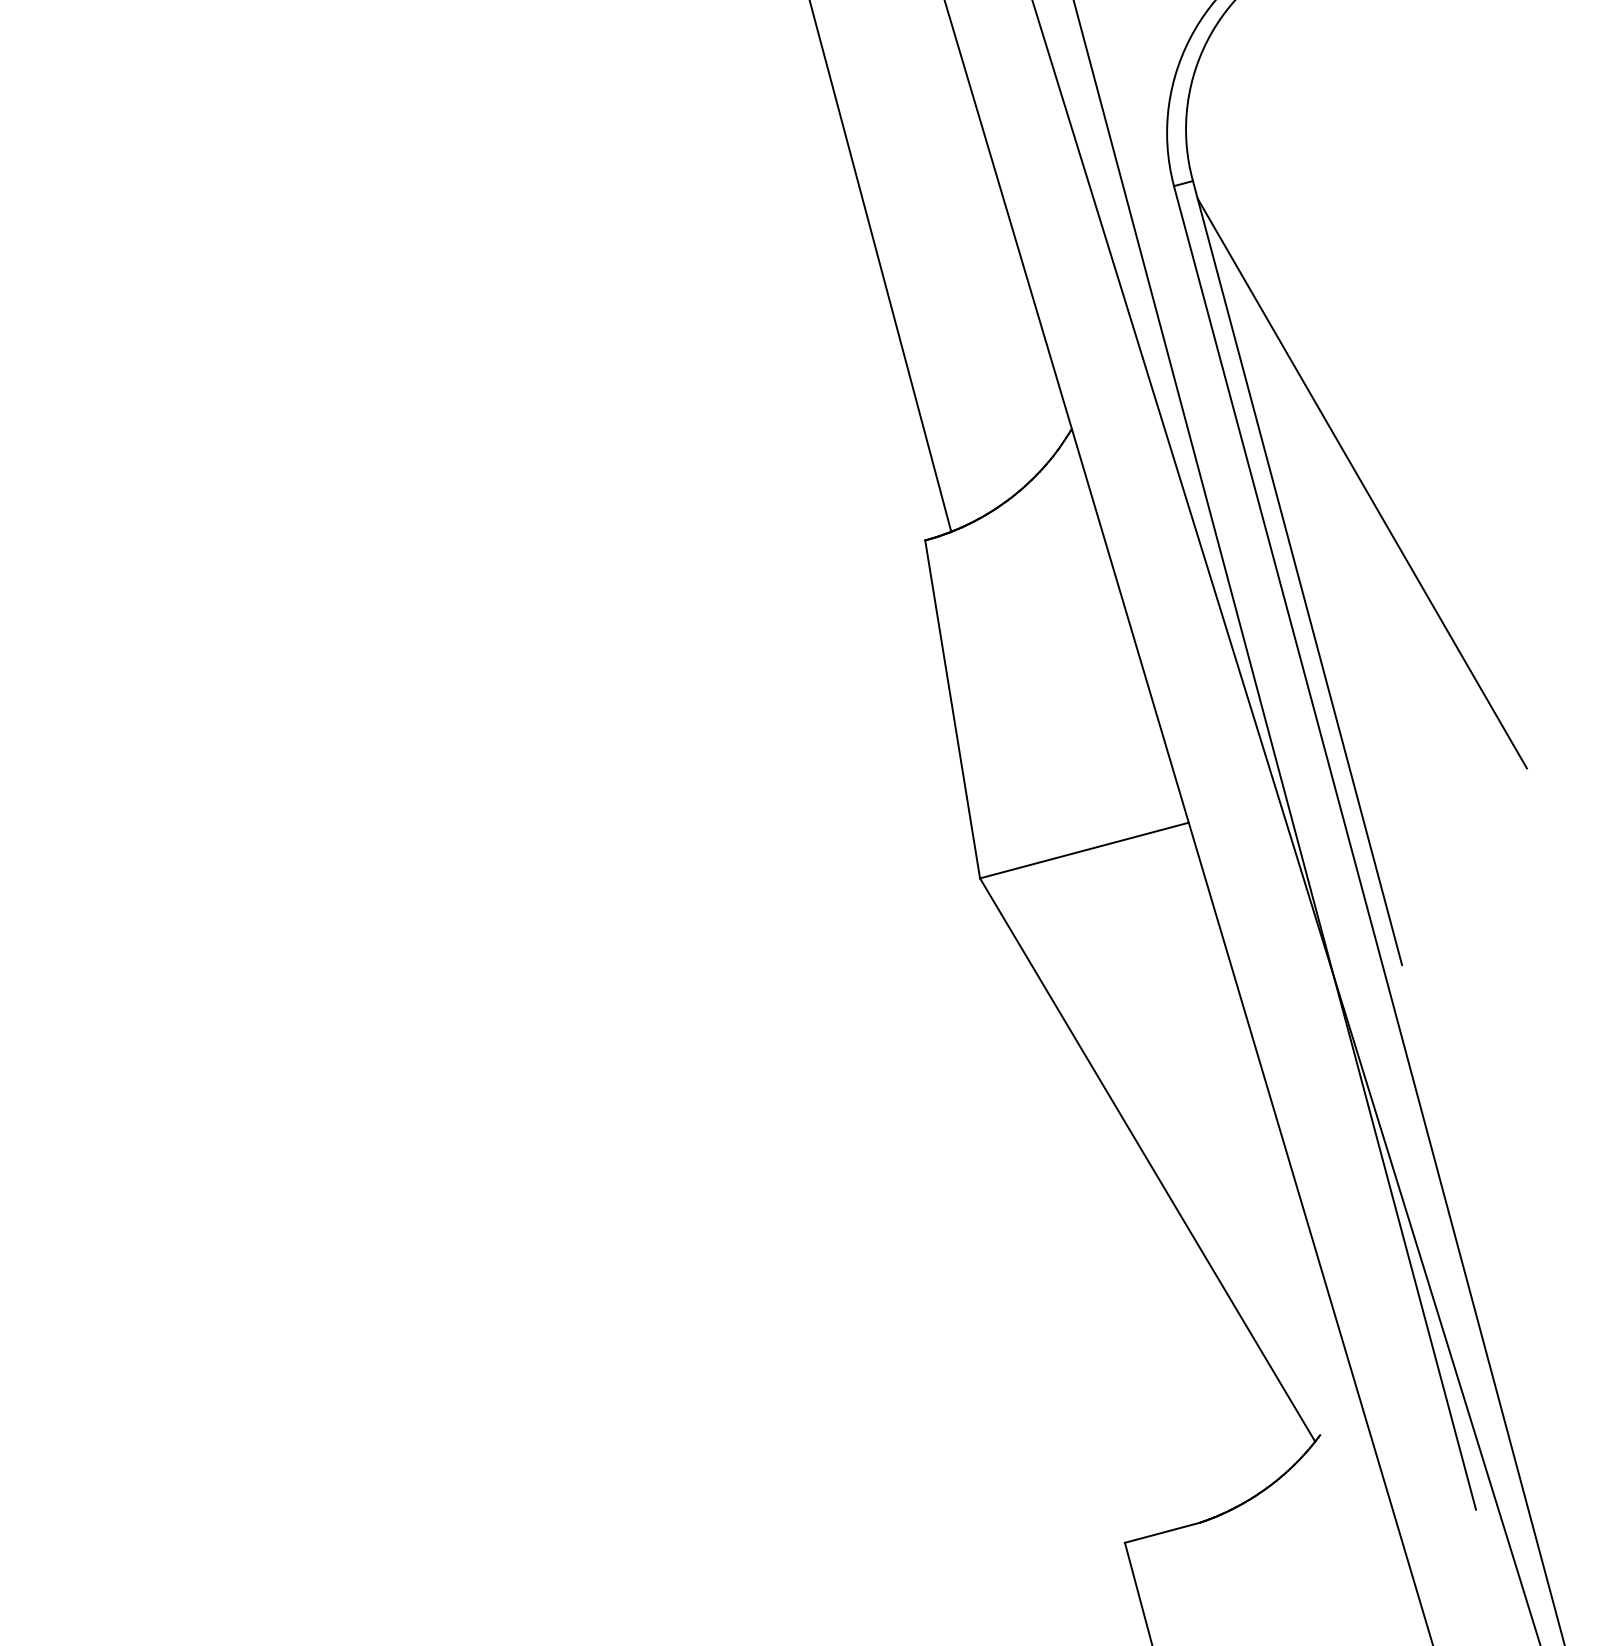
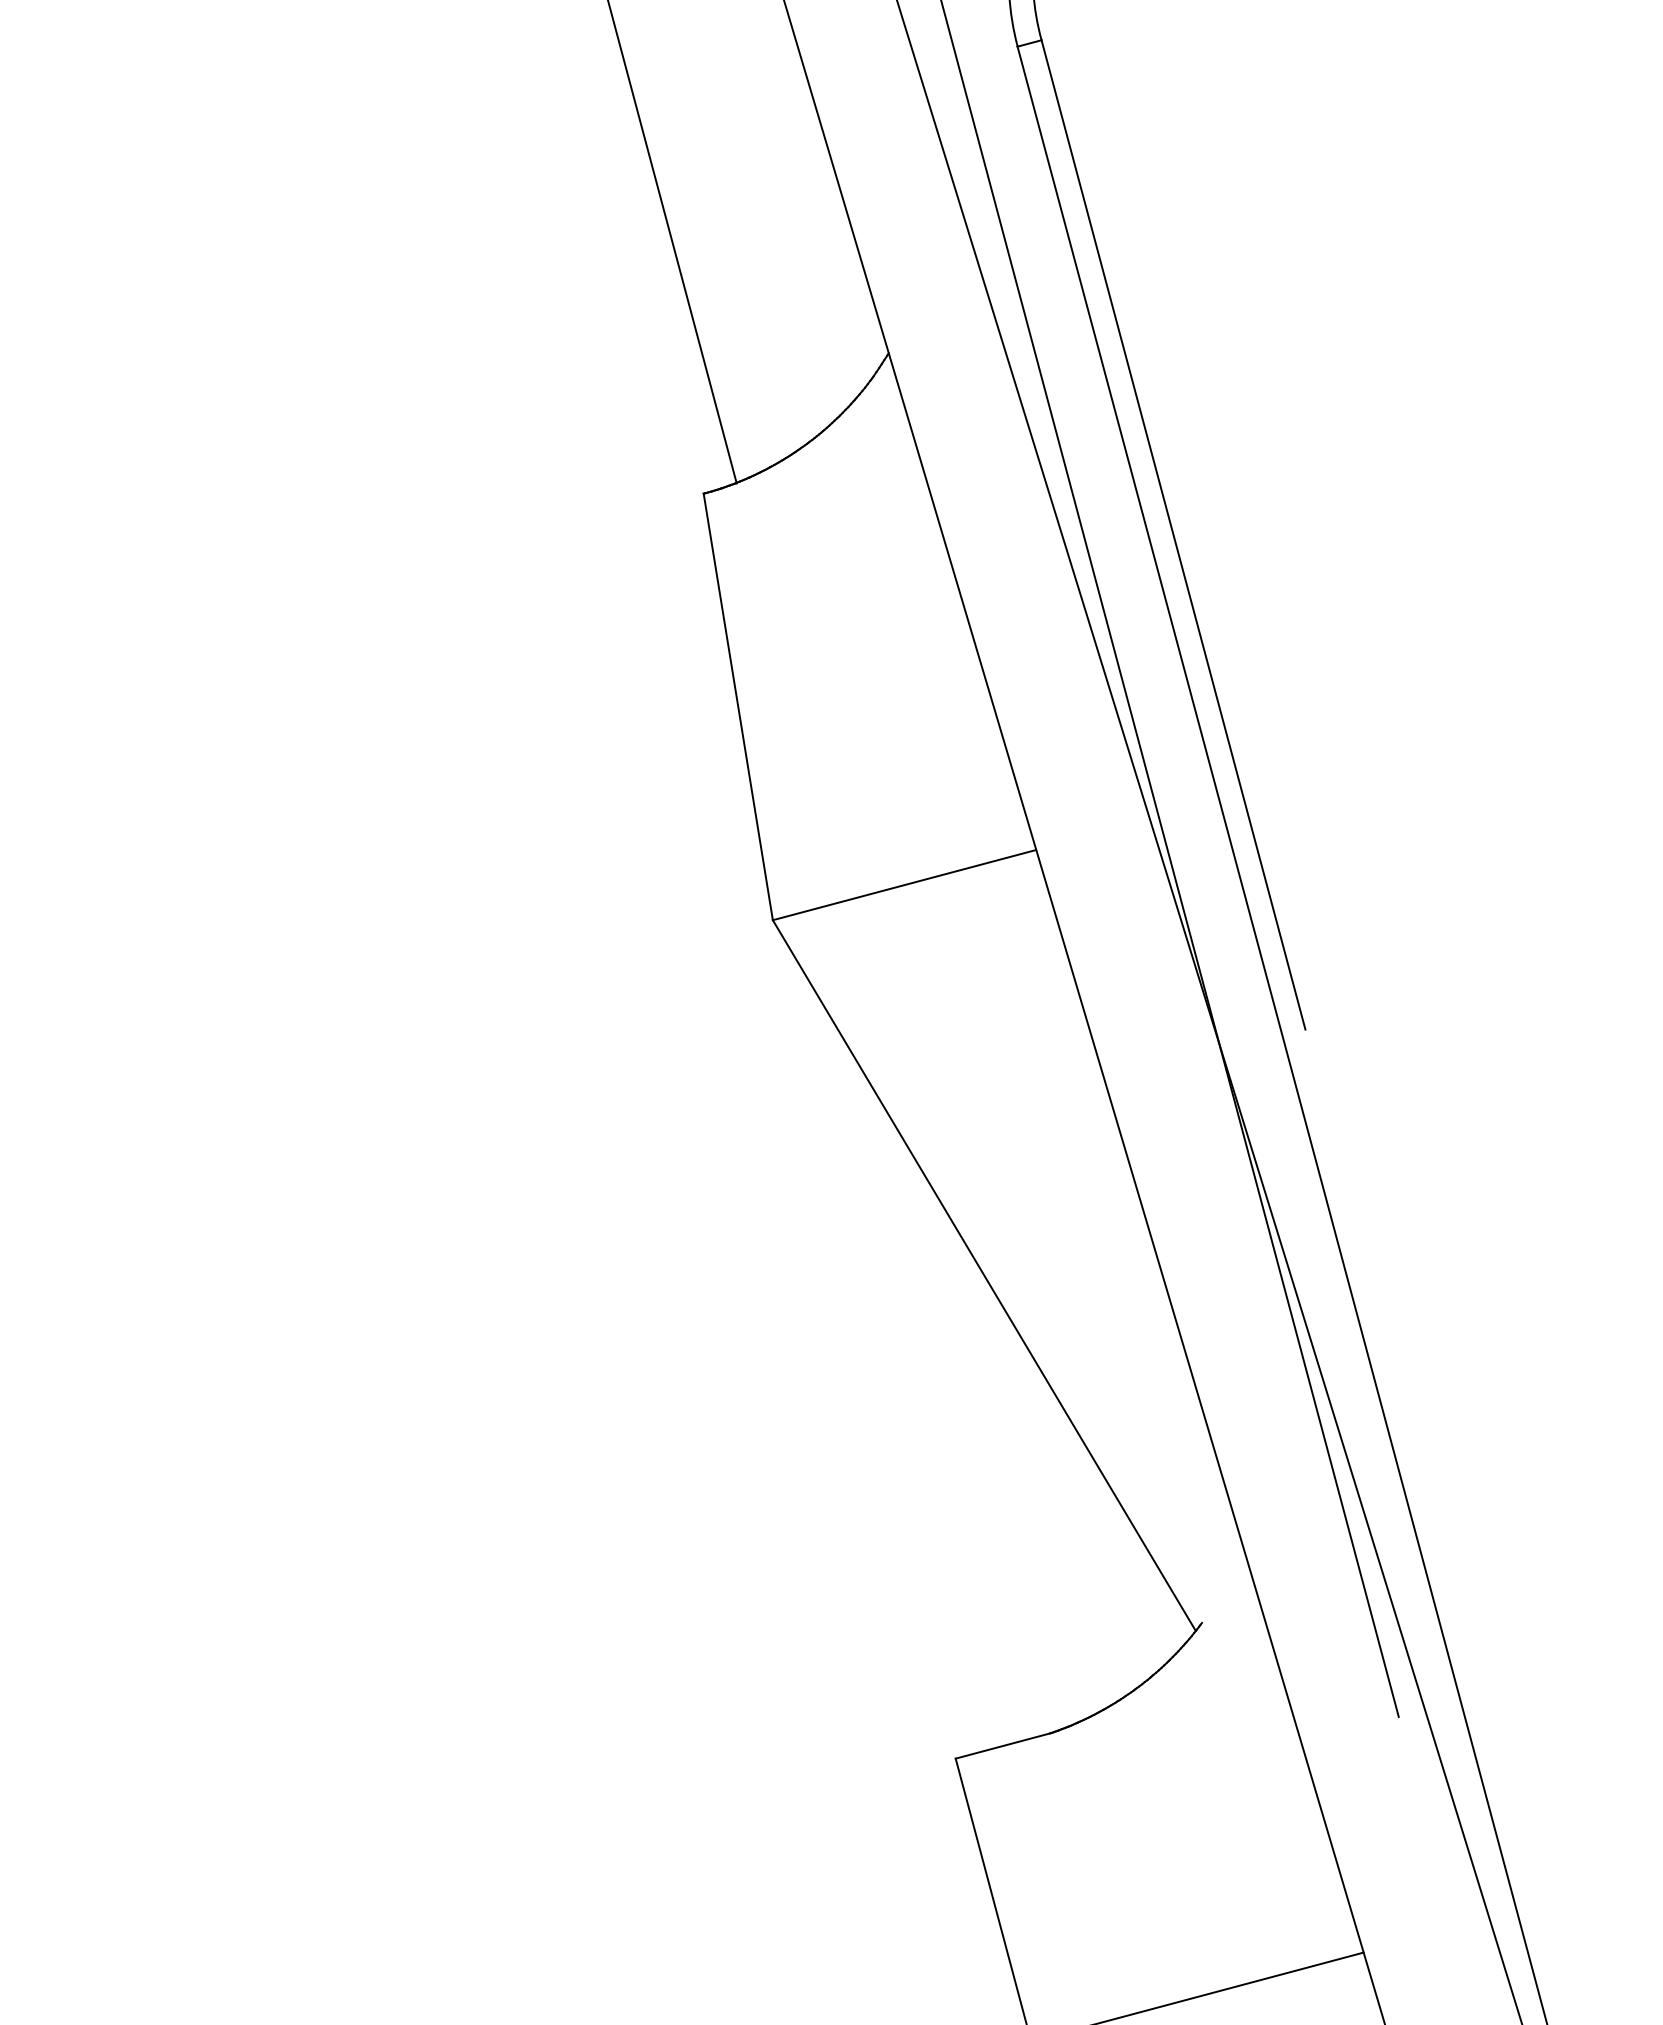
line: (1361, 483) -> (1254, 421), removed

